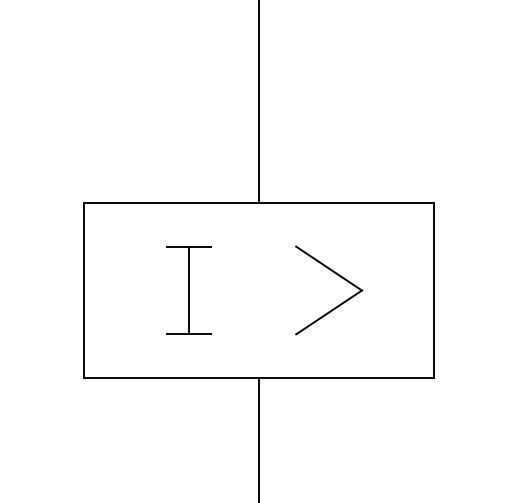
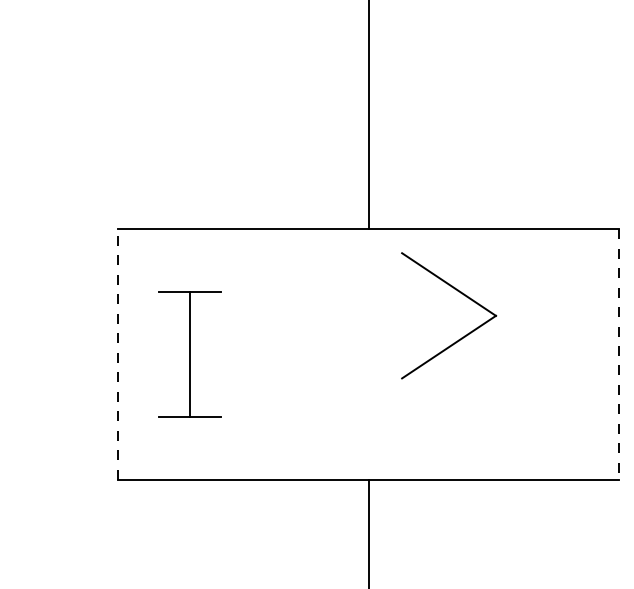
part: (337, 275) -> (461, 294), moved
line: (83, 290) -> (118, 354), solid -> dashed
part: (188, 290) -> (189, 354), moved
line: (434, 290) -> (619, 354), solid -> dashed

